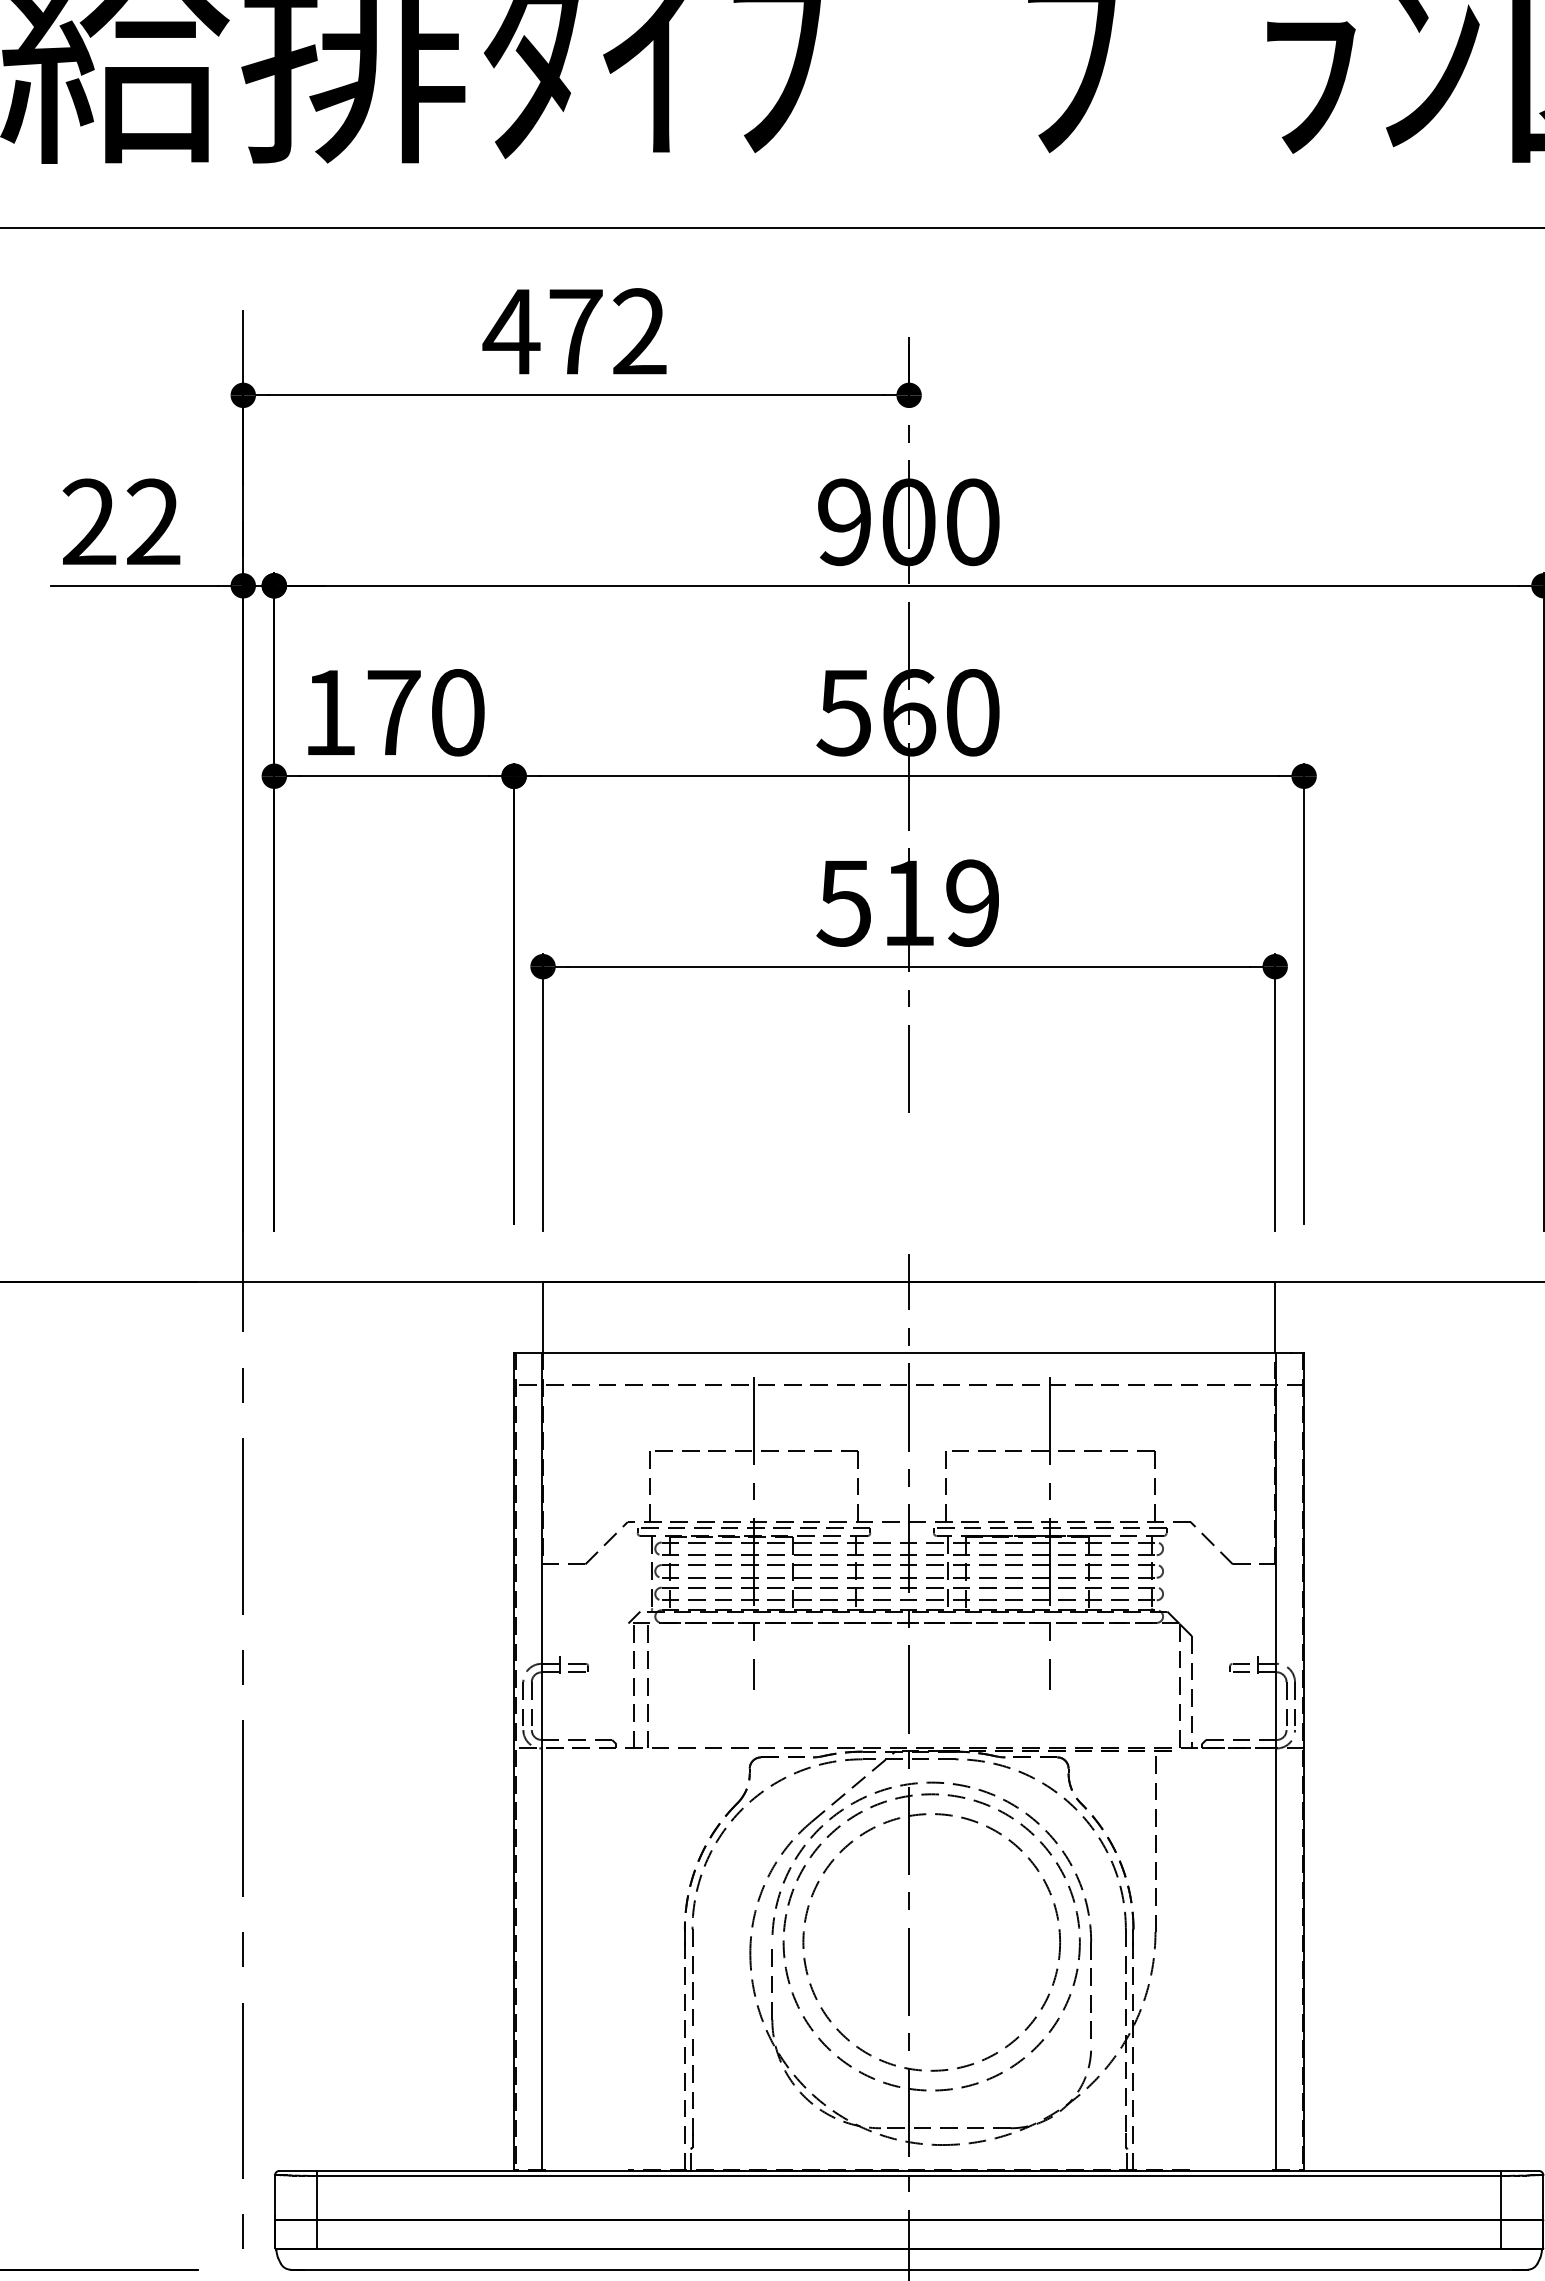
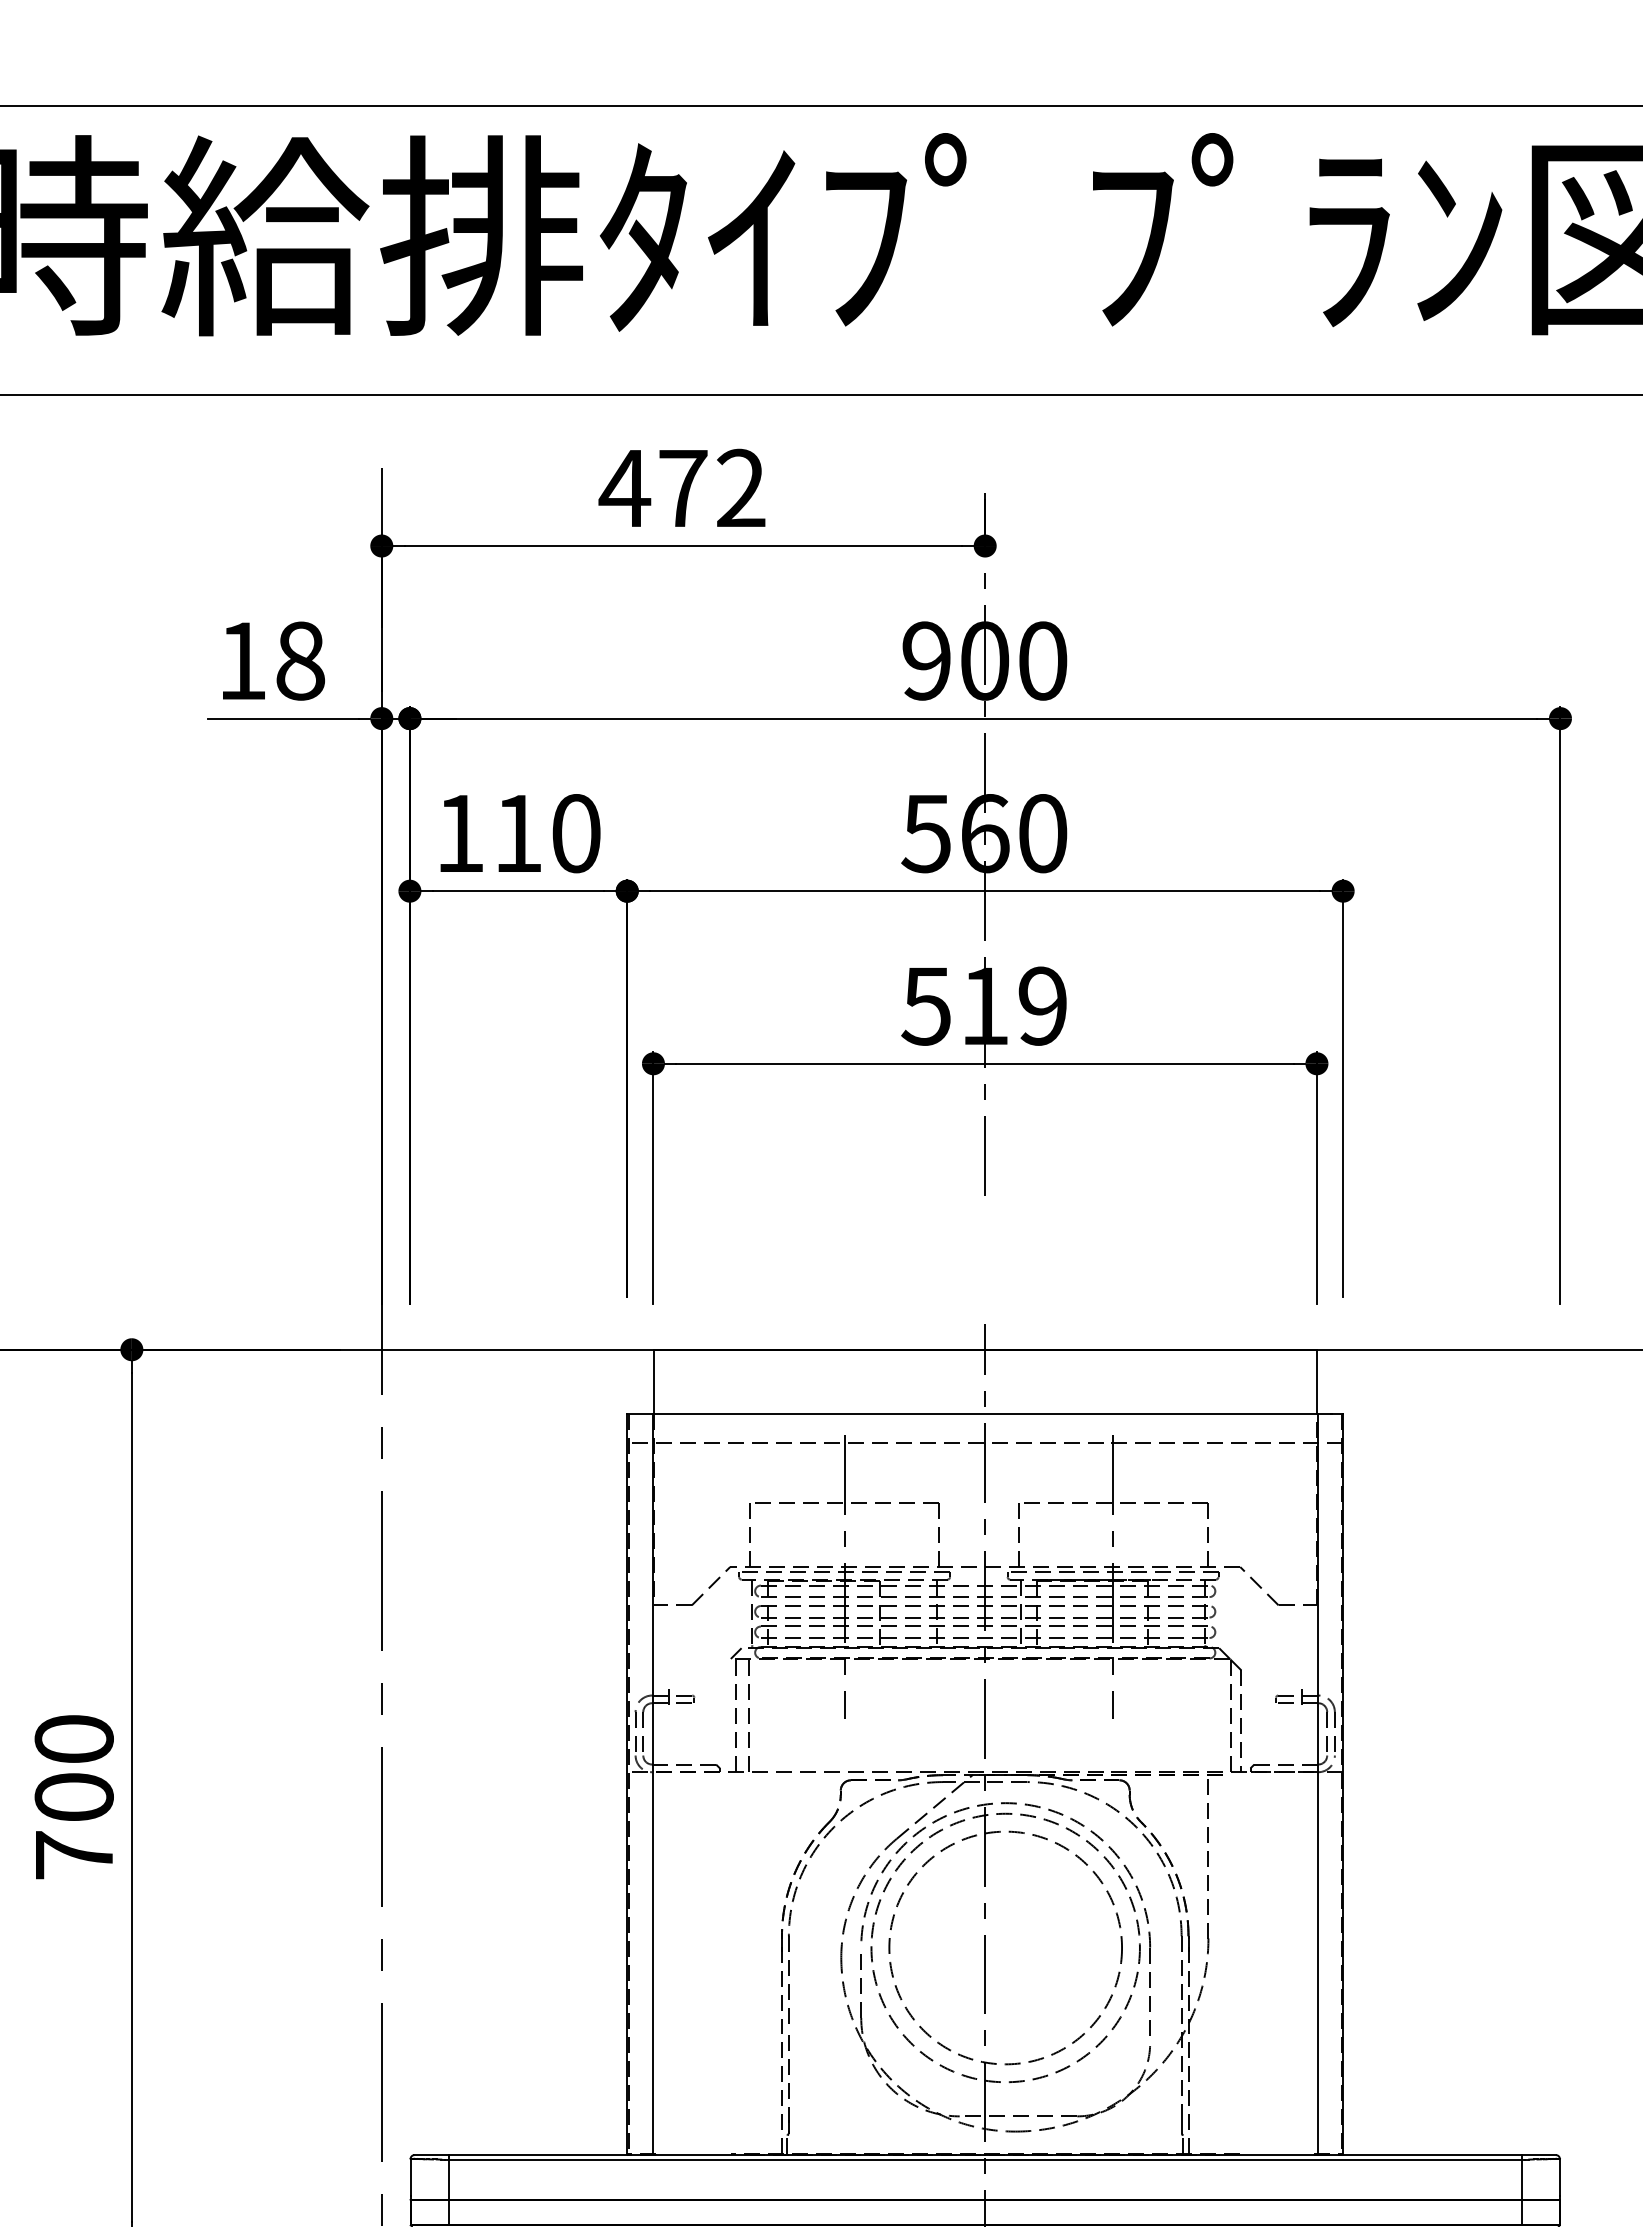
text: (121, 521) -> (271, 660), 22 -> 18
text: (394, 712) -> (518, 833), 170 -> 110

